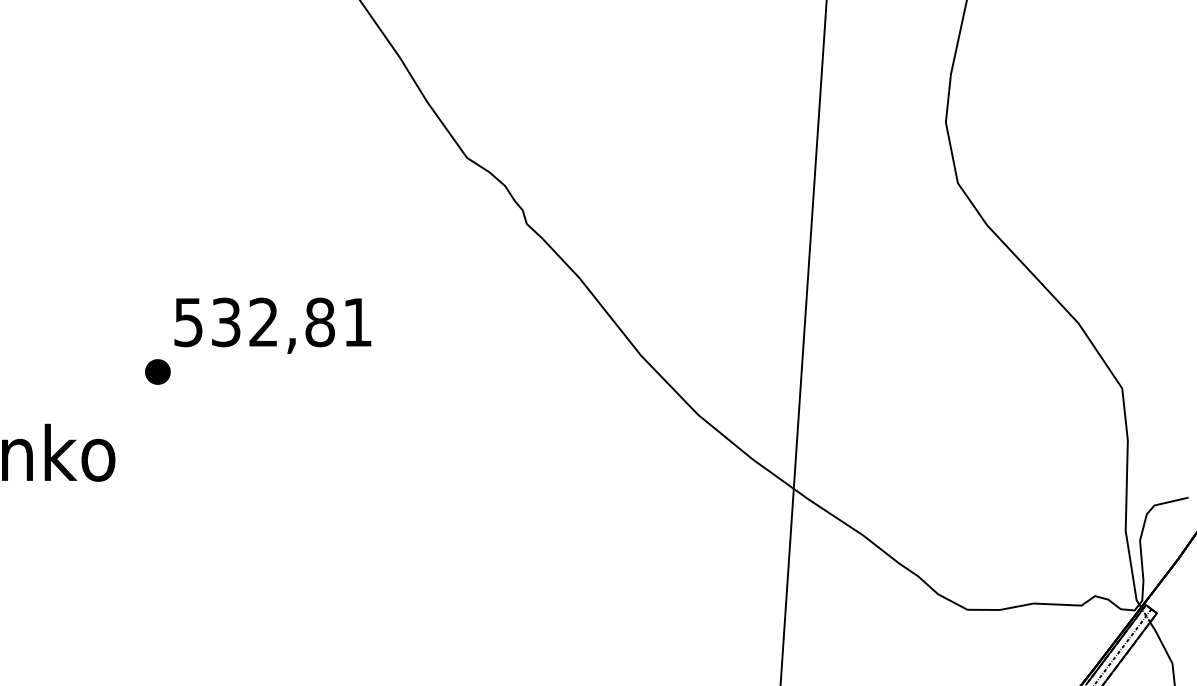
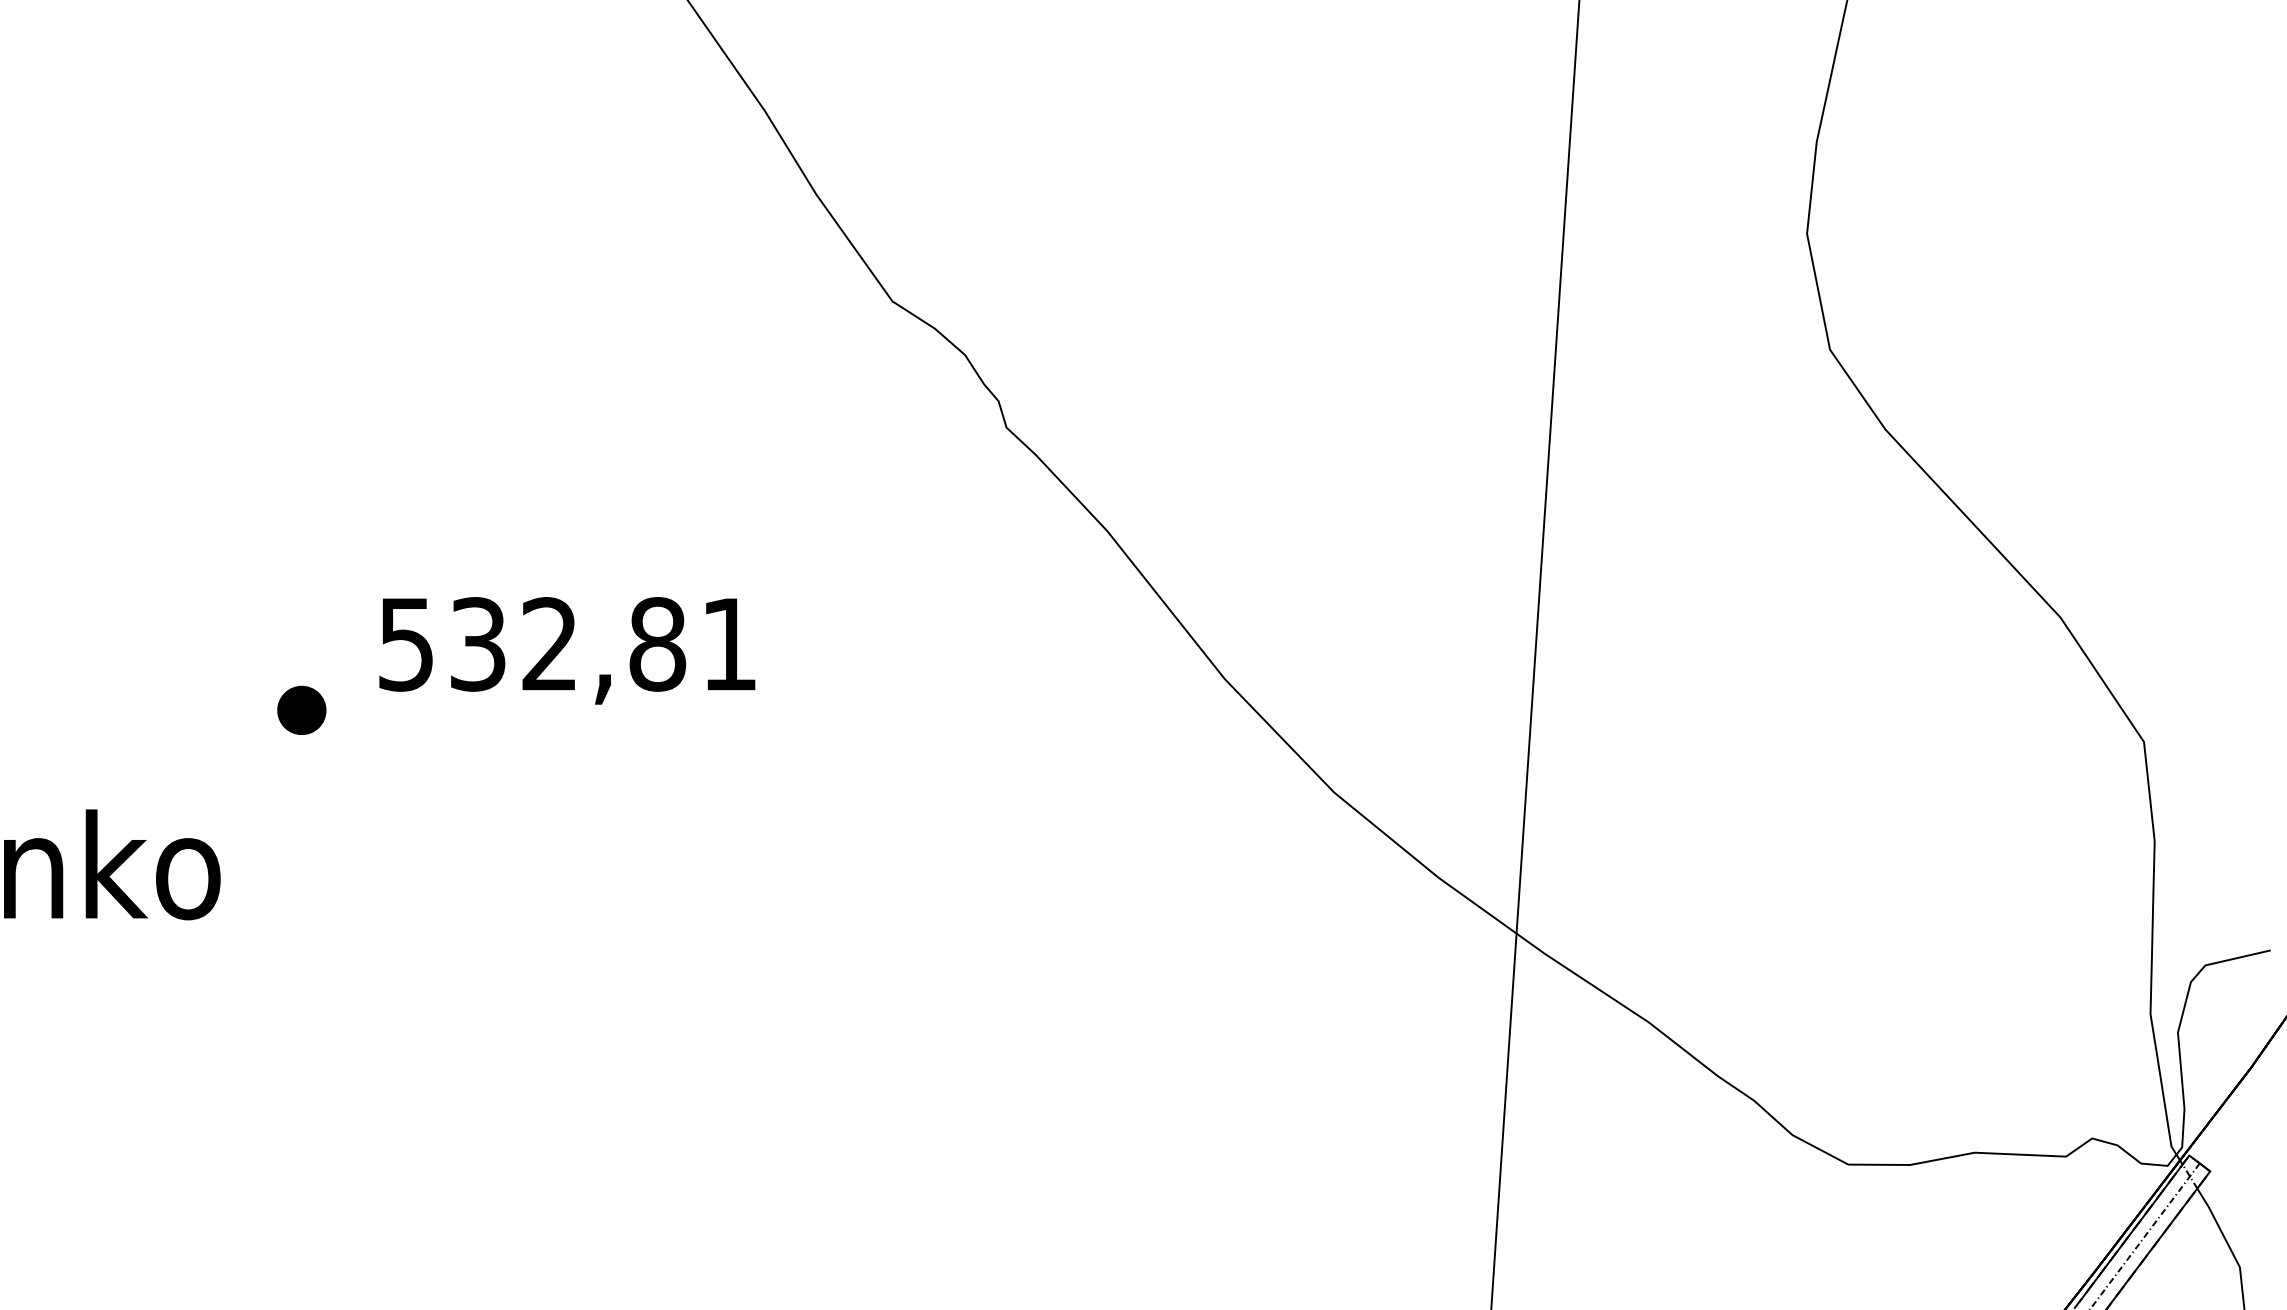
text: (272, 325) -> (566, 650), moved

